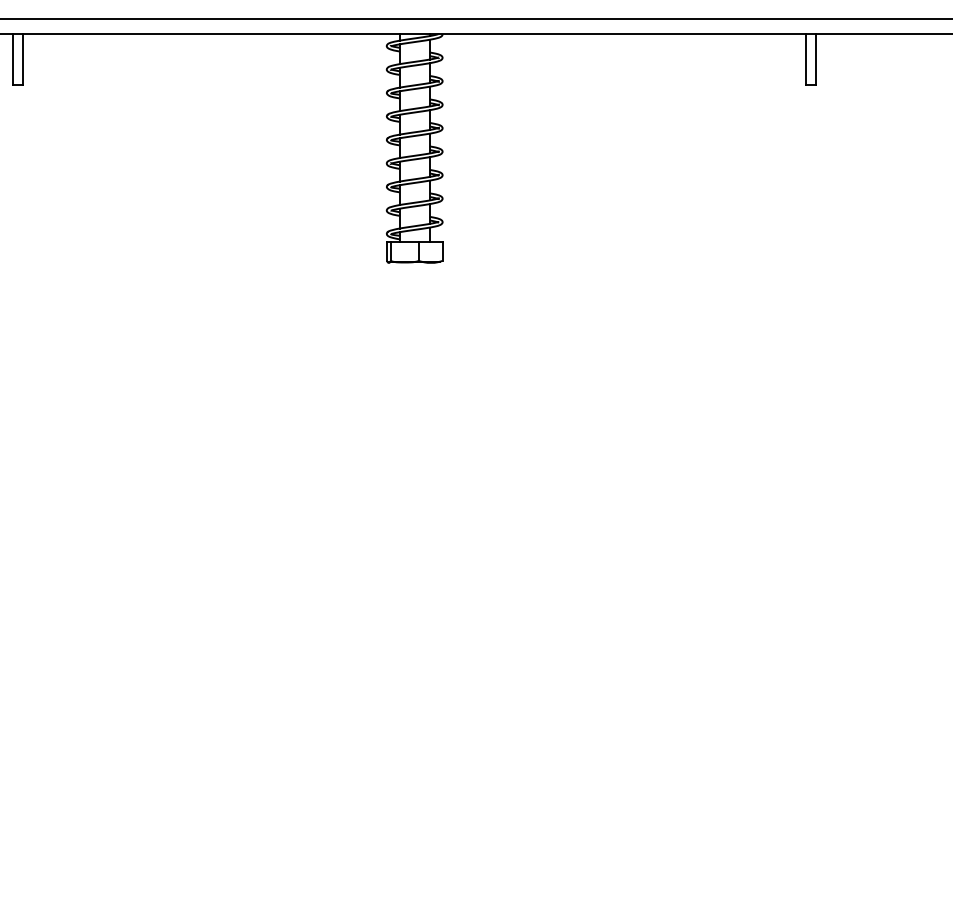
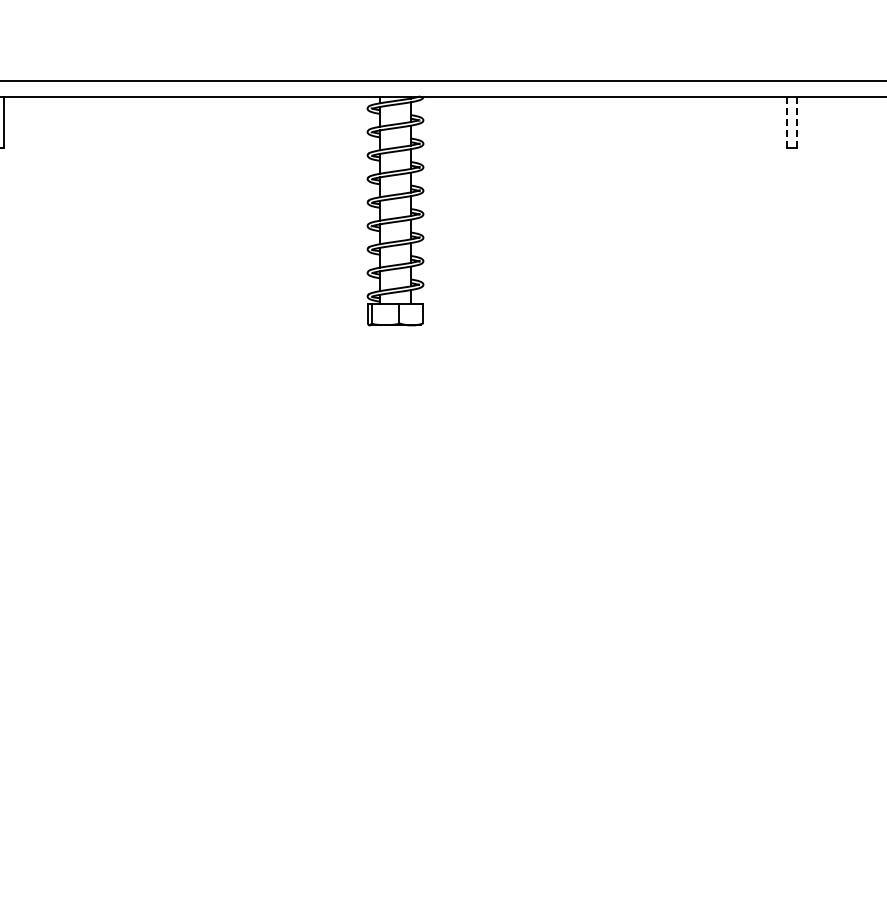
line: (806, 60) -> (787, 123), solid -> dashed
line: (816, 60) -> (797, 123), solid -> dashed

